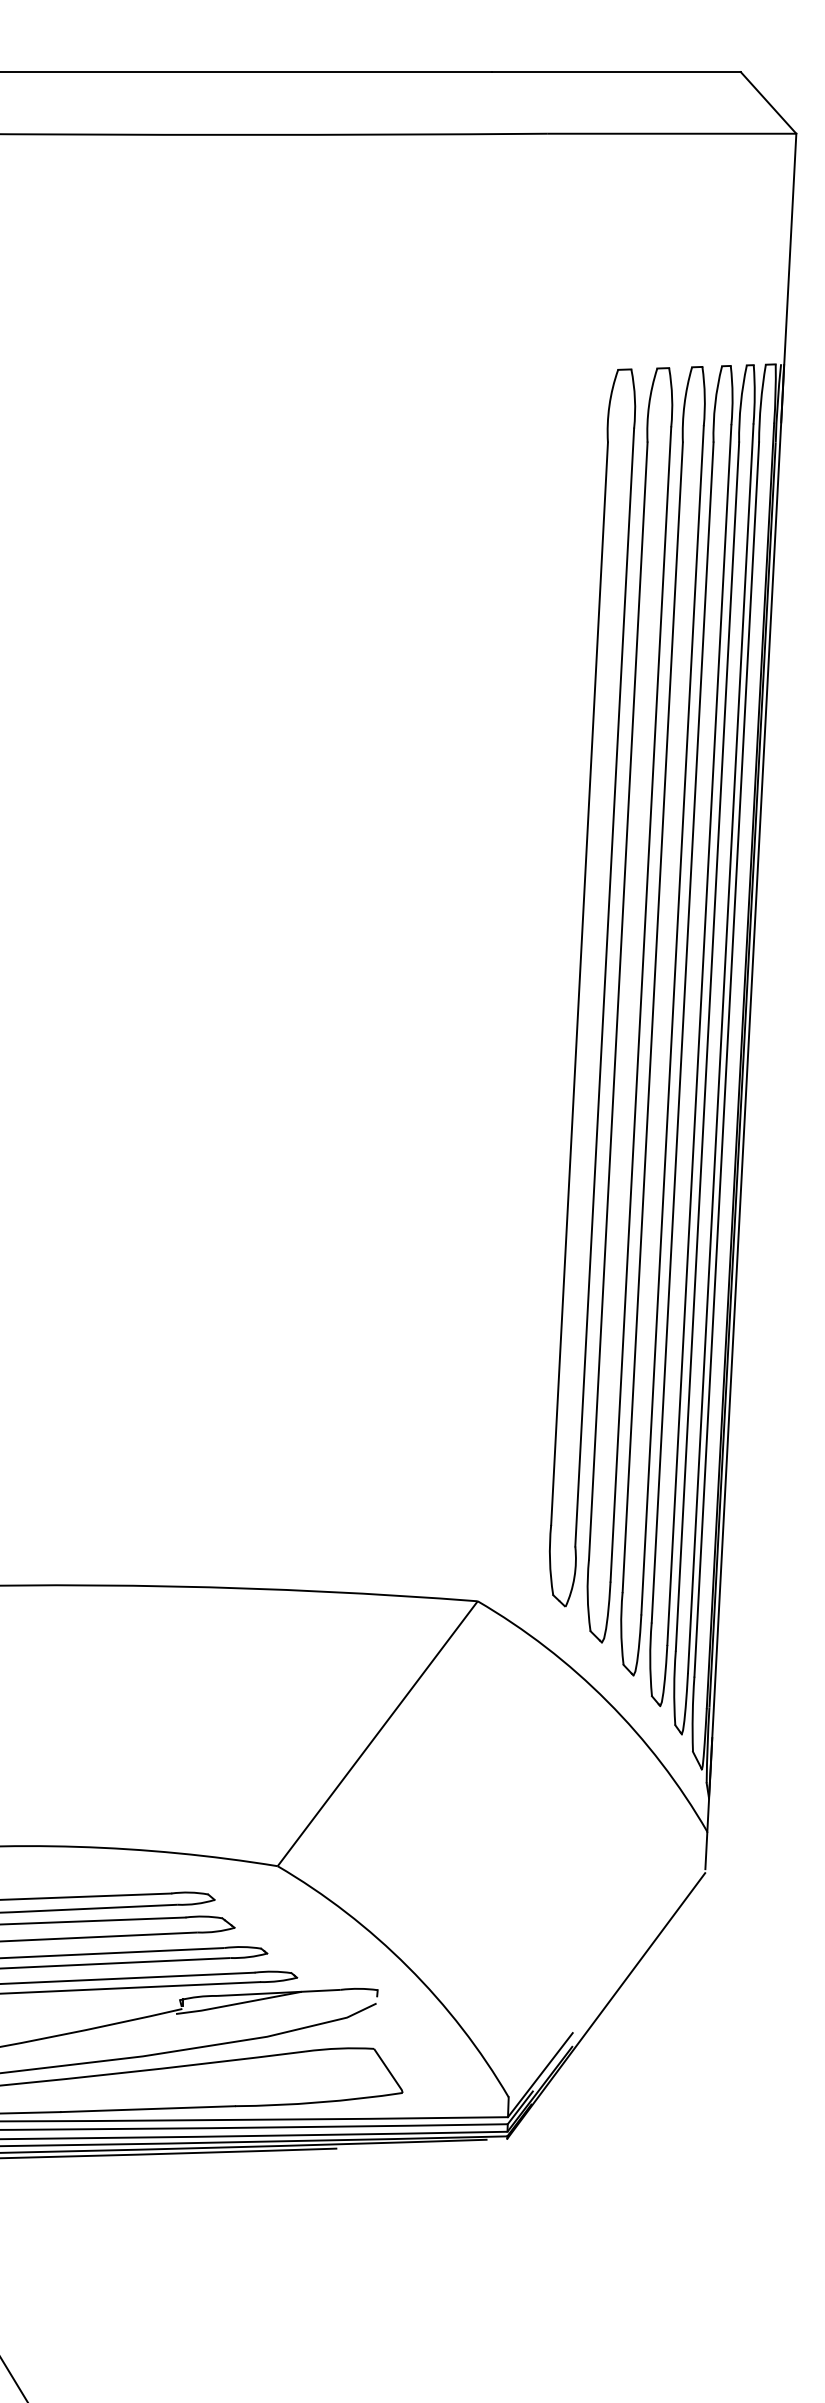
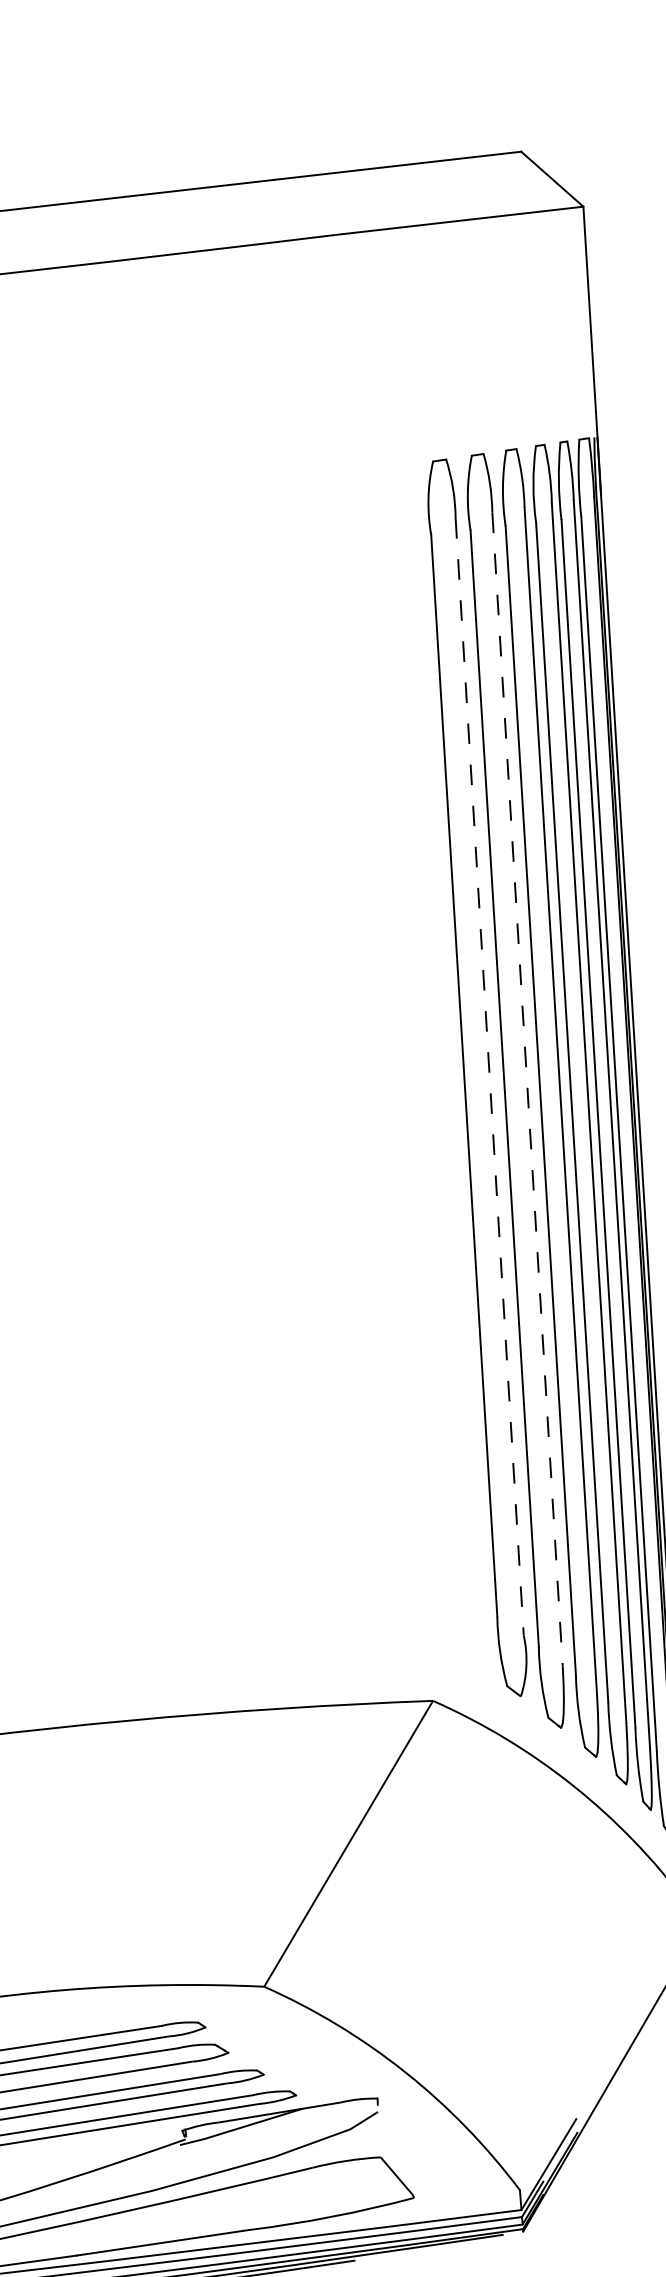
line: (604, 987) -> (489, 1076), solid -> dashed
line: (640, 1004) -> (527, 1089), solid -> dashed

